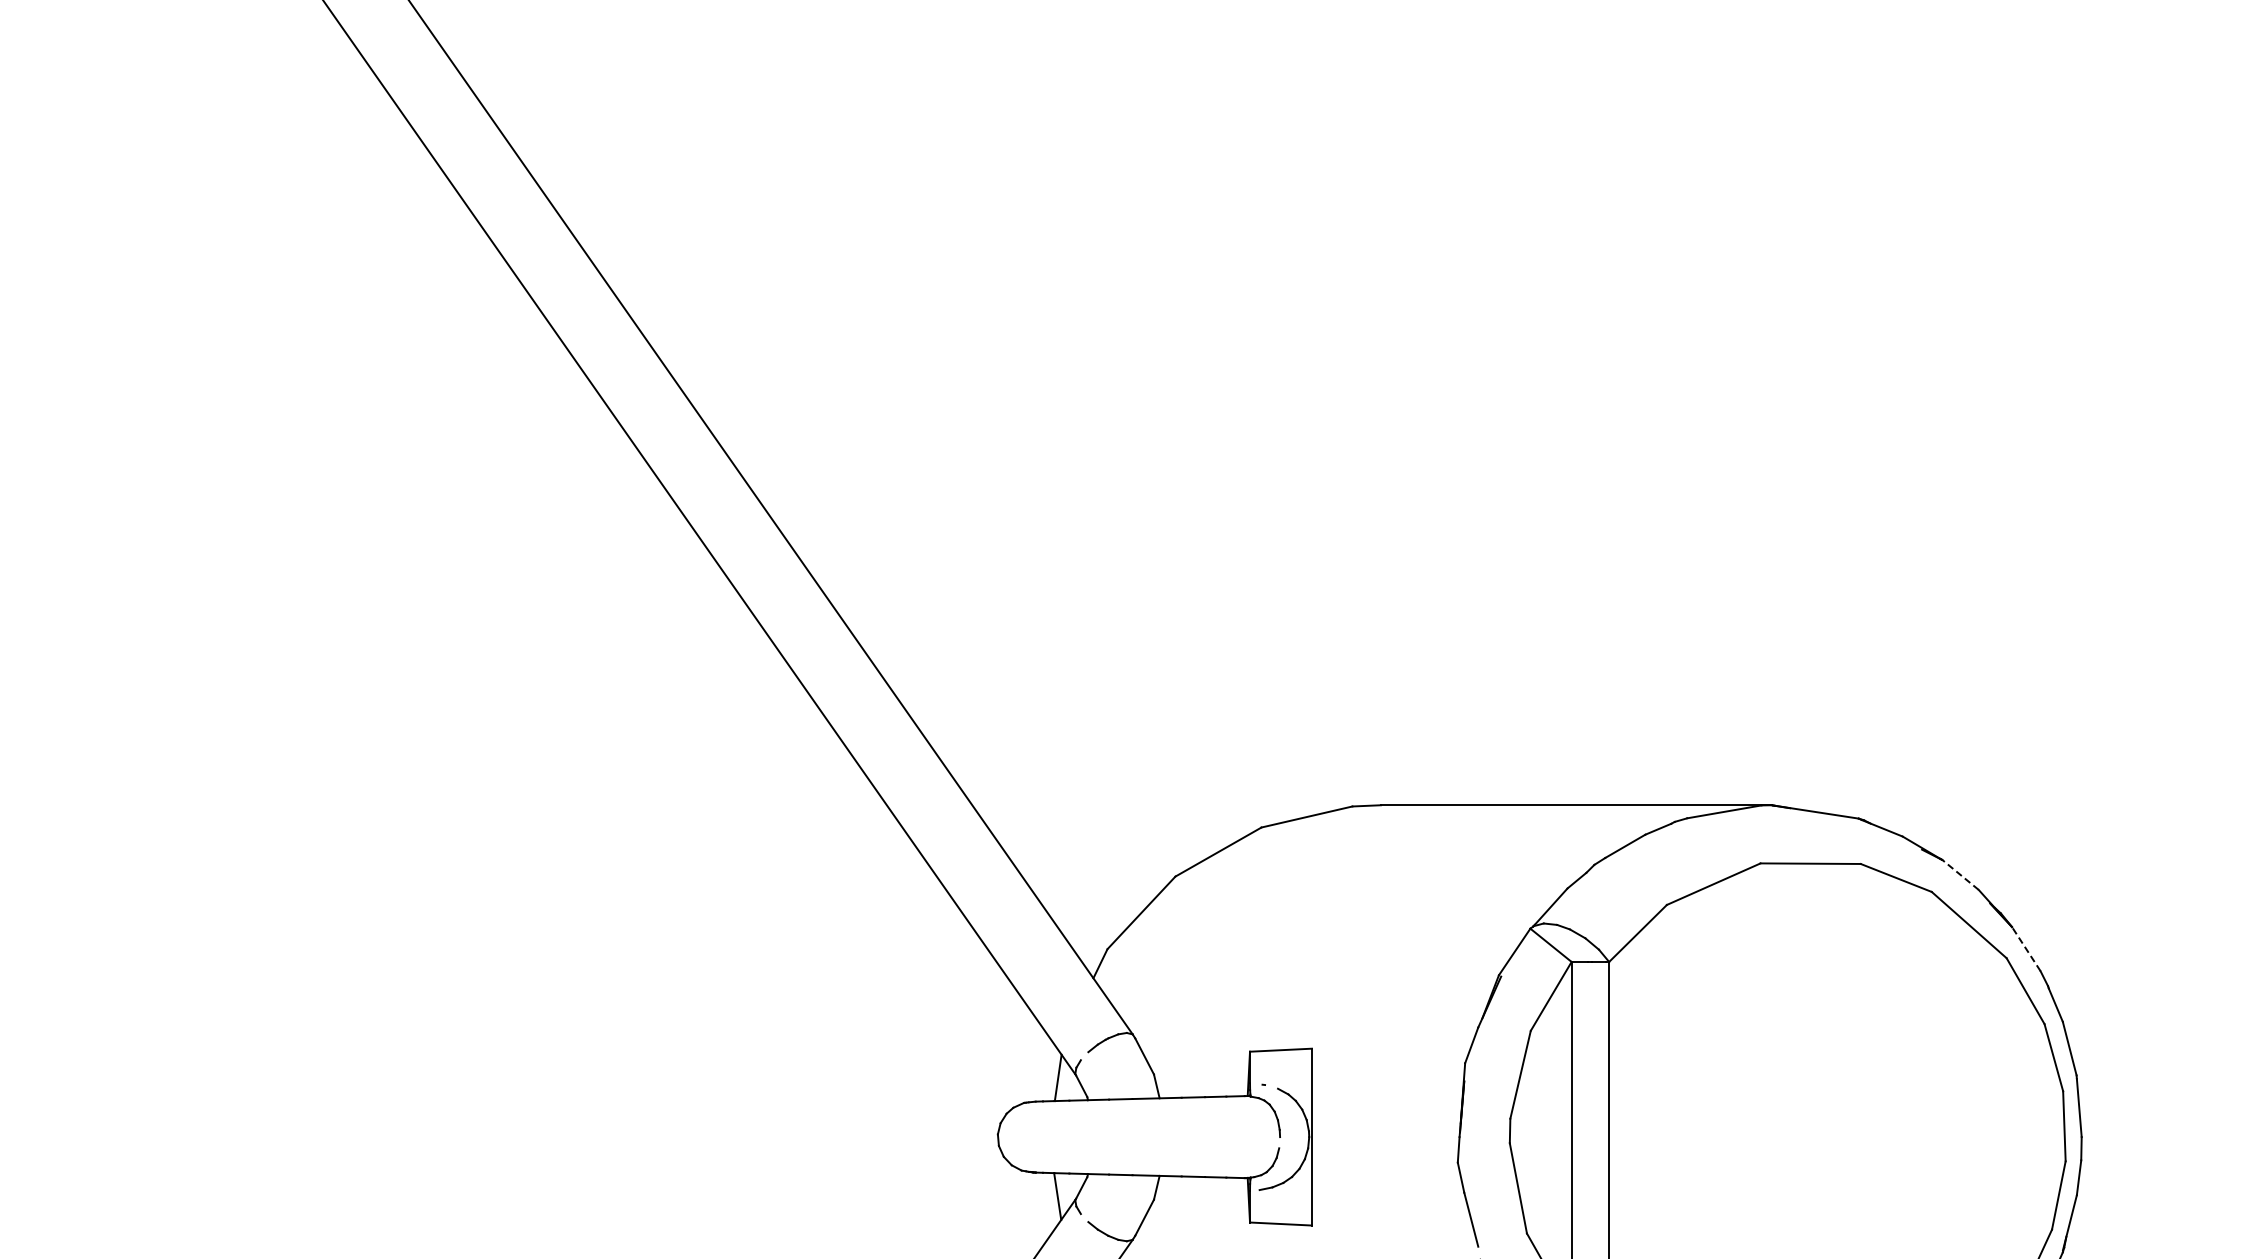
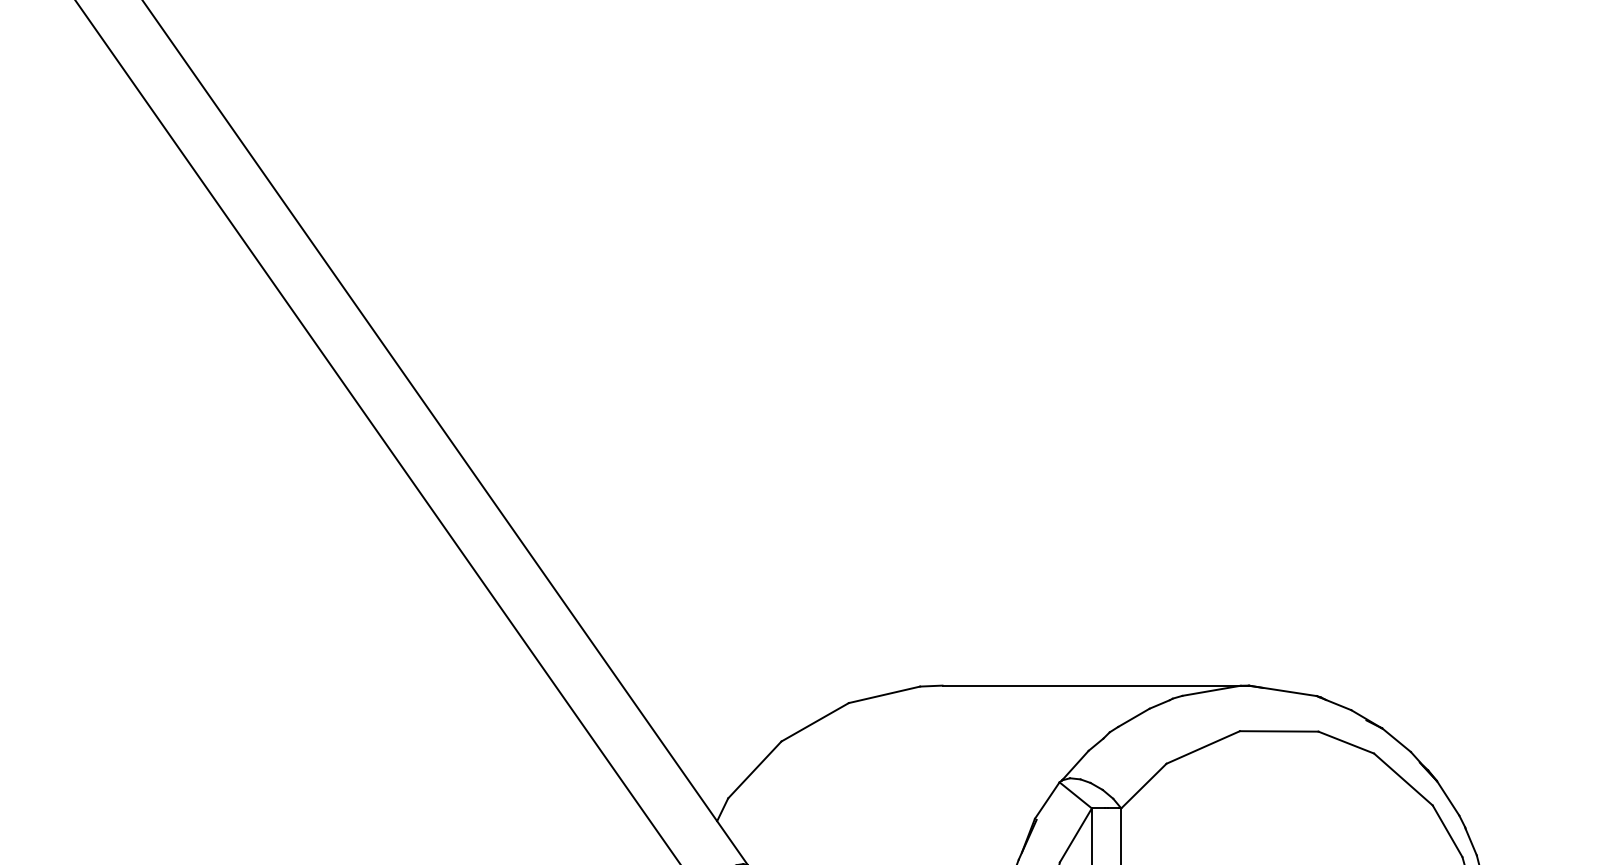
line: (1960, 874) -> (1396, 739), dashed -> solid
line: (2026, 948) -> (1448, 797), dashed -> solid

